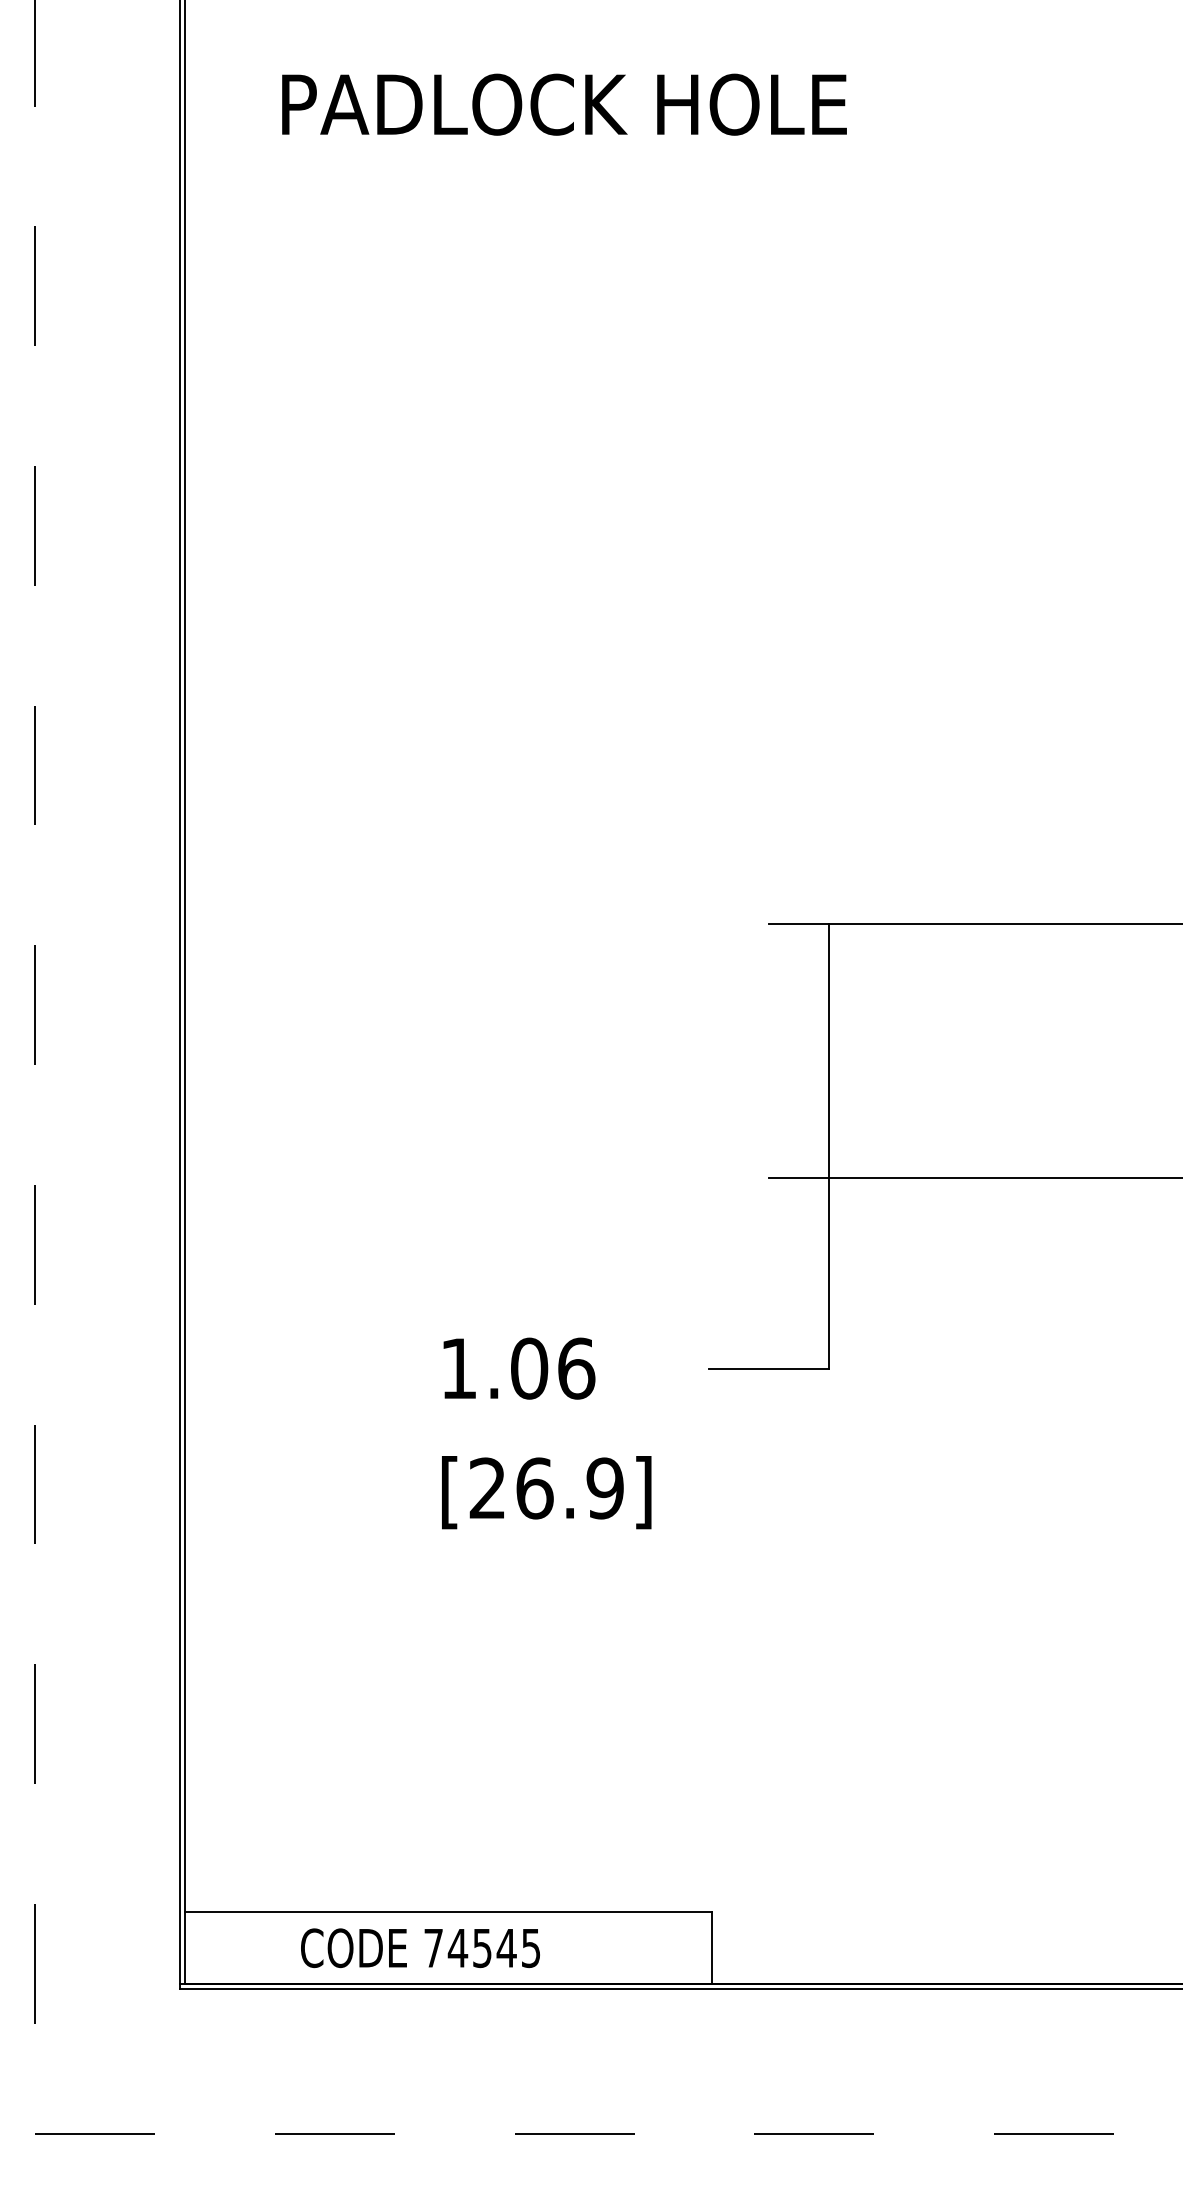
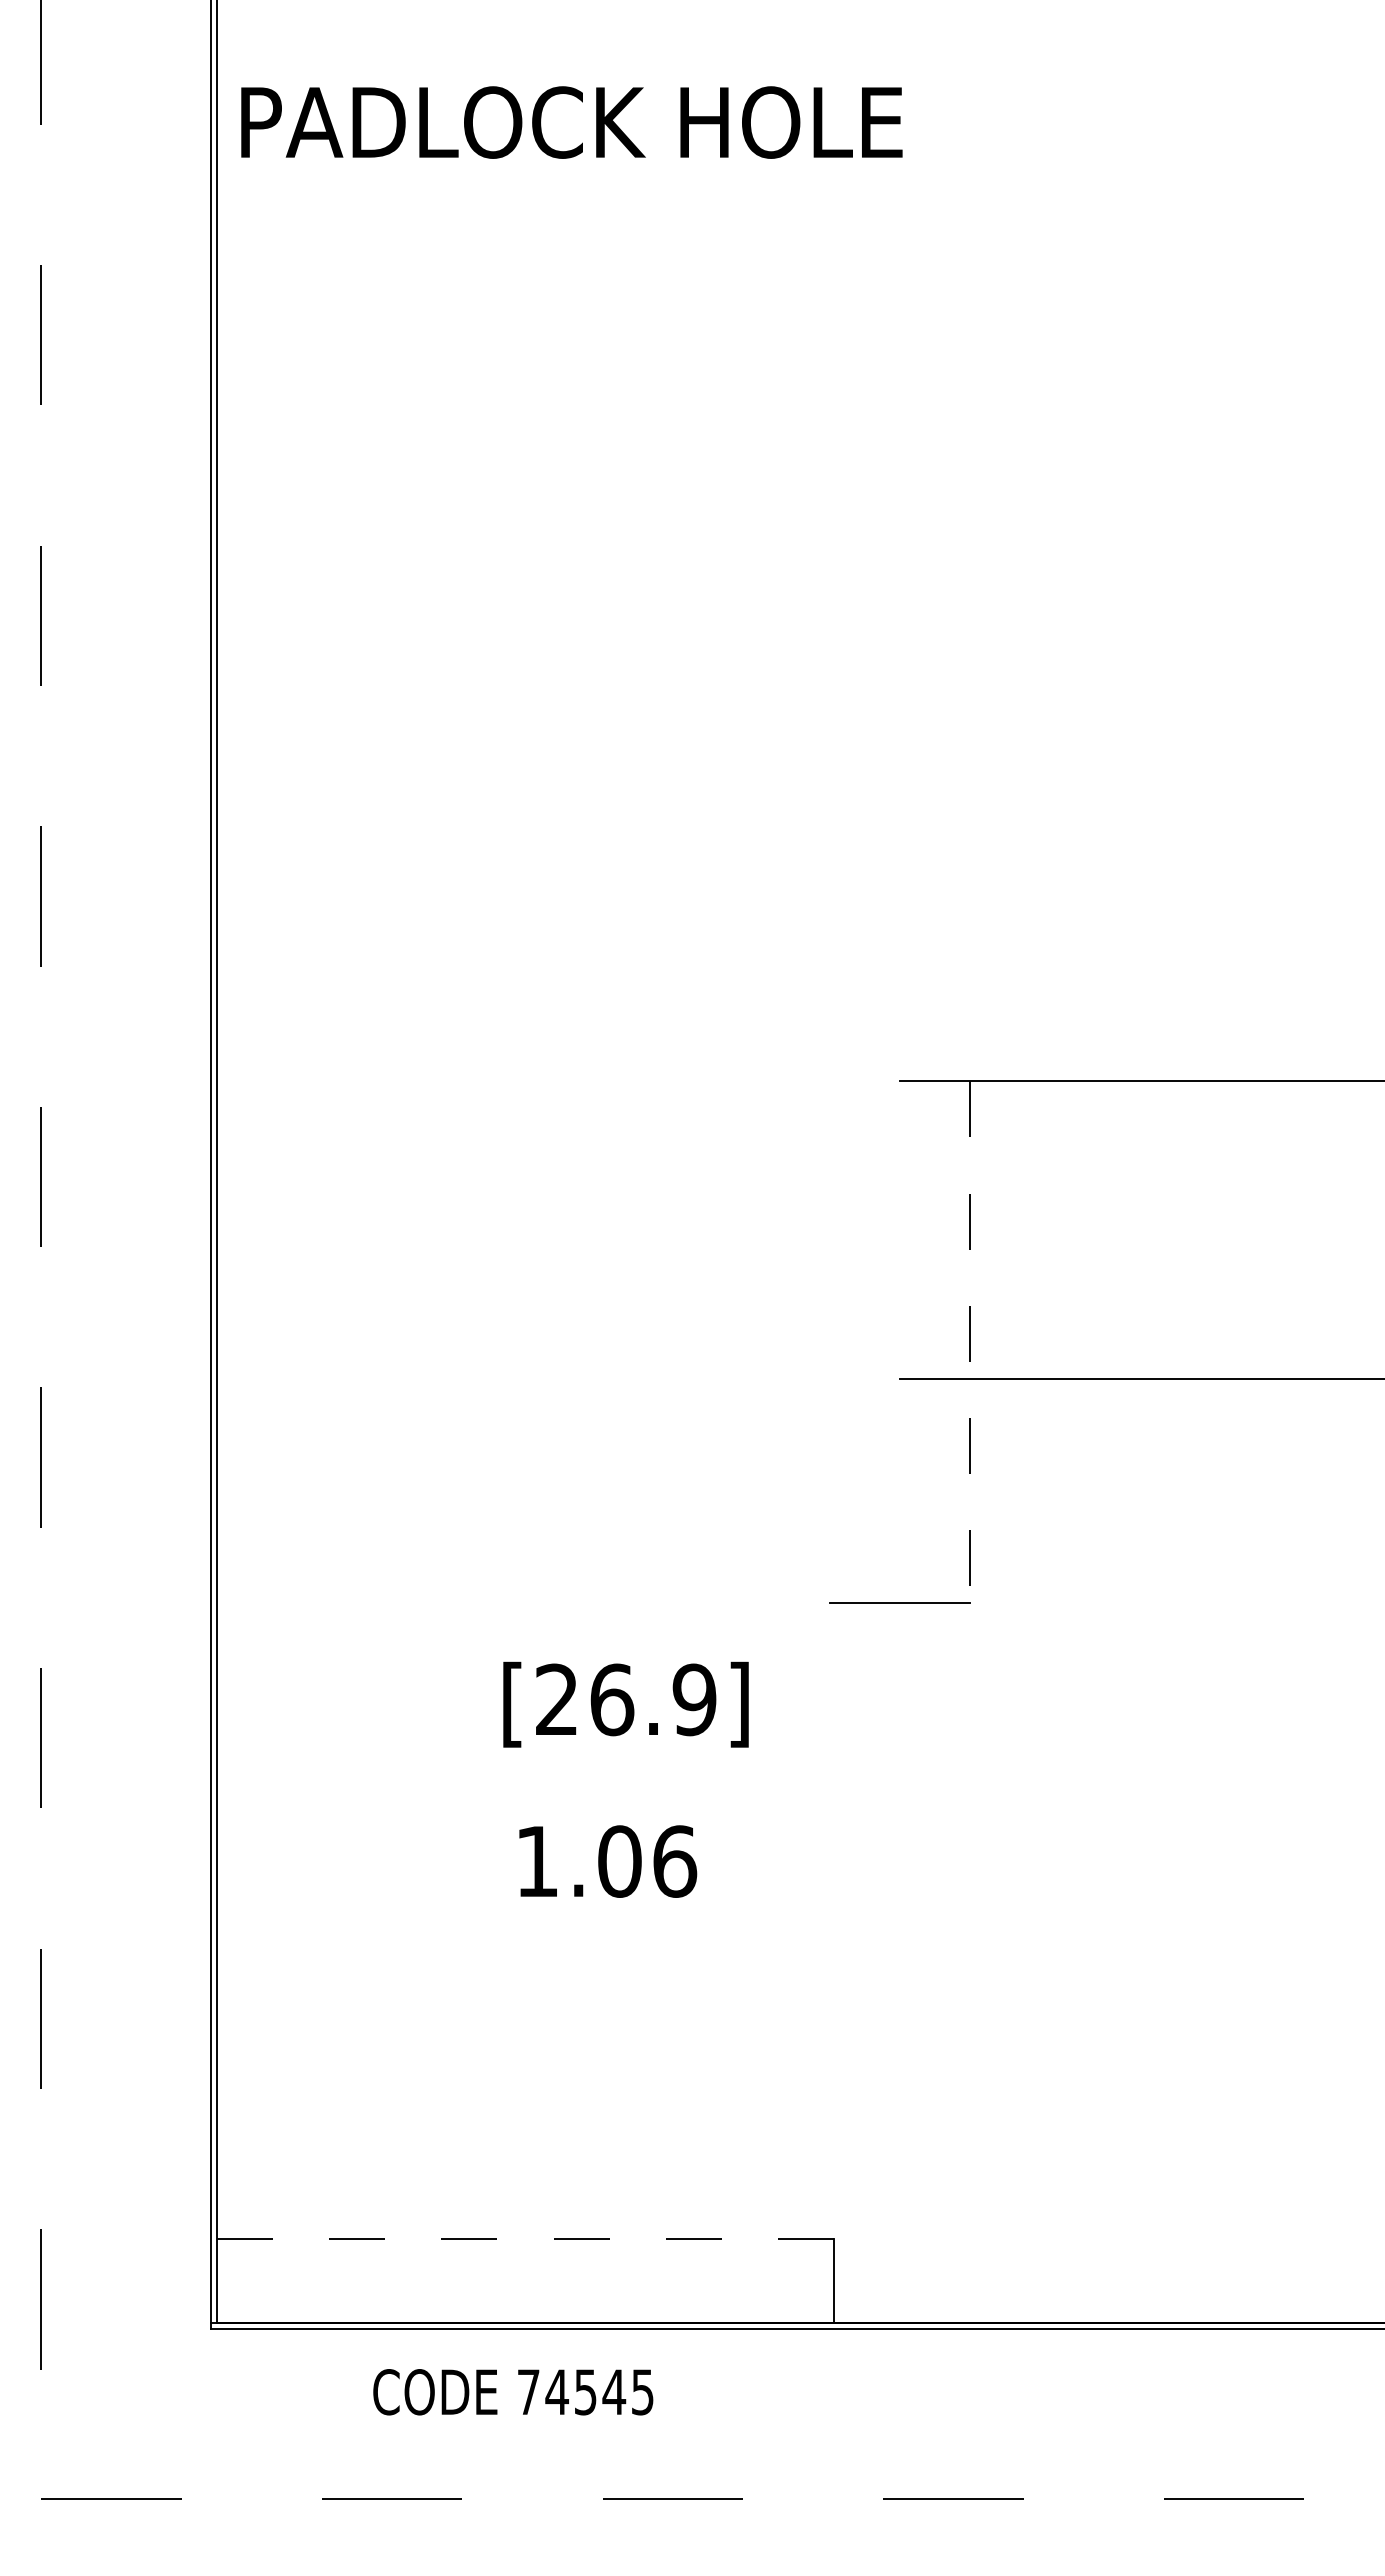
text: (564, 104) -> (571, 122), moved
line: (828, 1146) -> (970, 1342), solid -> dashed
text: (519, 1368) -> (608, 1861), moved
text: (546, 1492) -> (625, 1704), moved
line: (448, 1912) -> (525, 2239), solid -> dashed
text: (420, 1948) -> (513, 2392), moved

